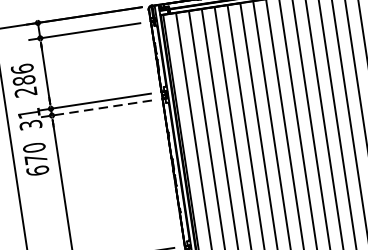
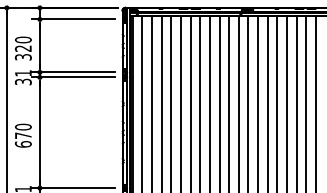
text: (24, 80) -> (23, 48), 286 -> 320
line: (96, 108) -> (73, 77), dashed -> solid
text: (36, 158) -> (23, 135), moved

